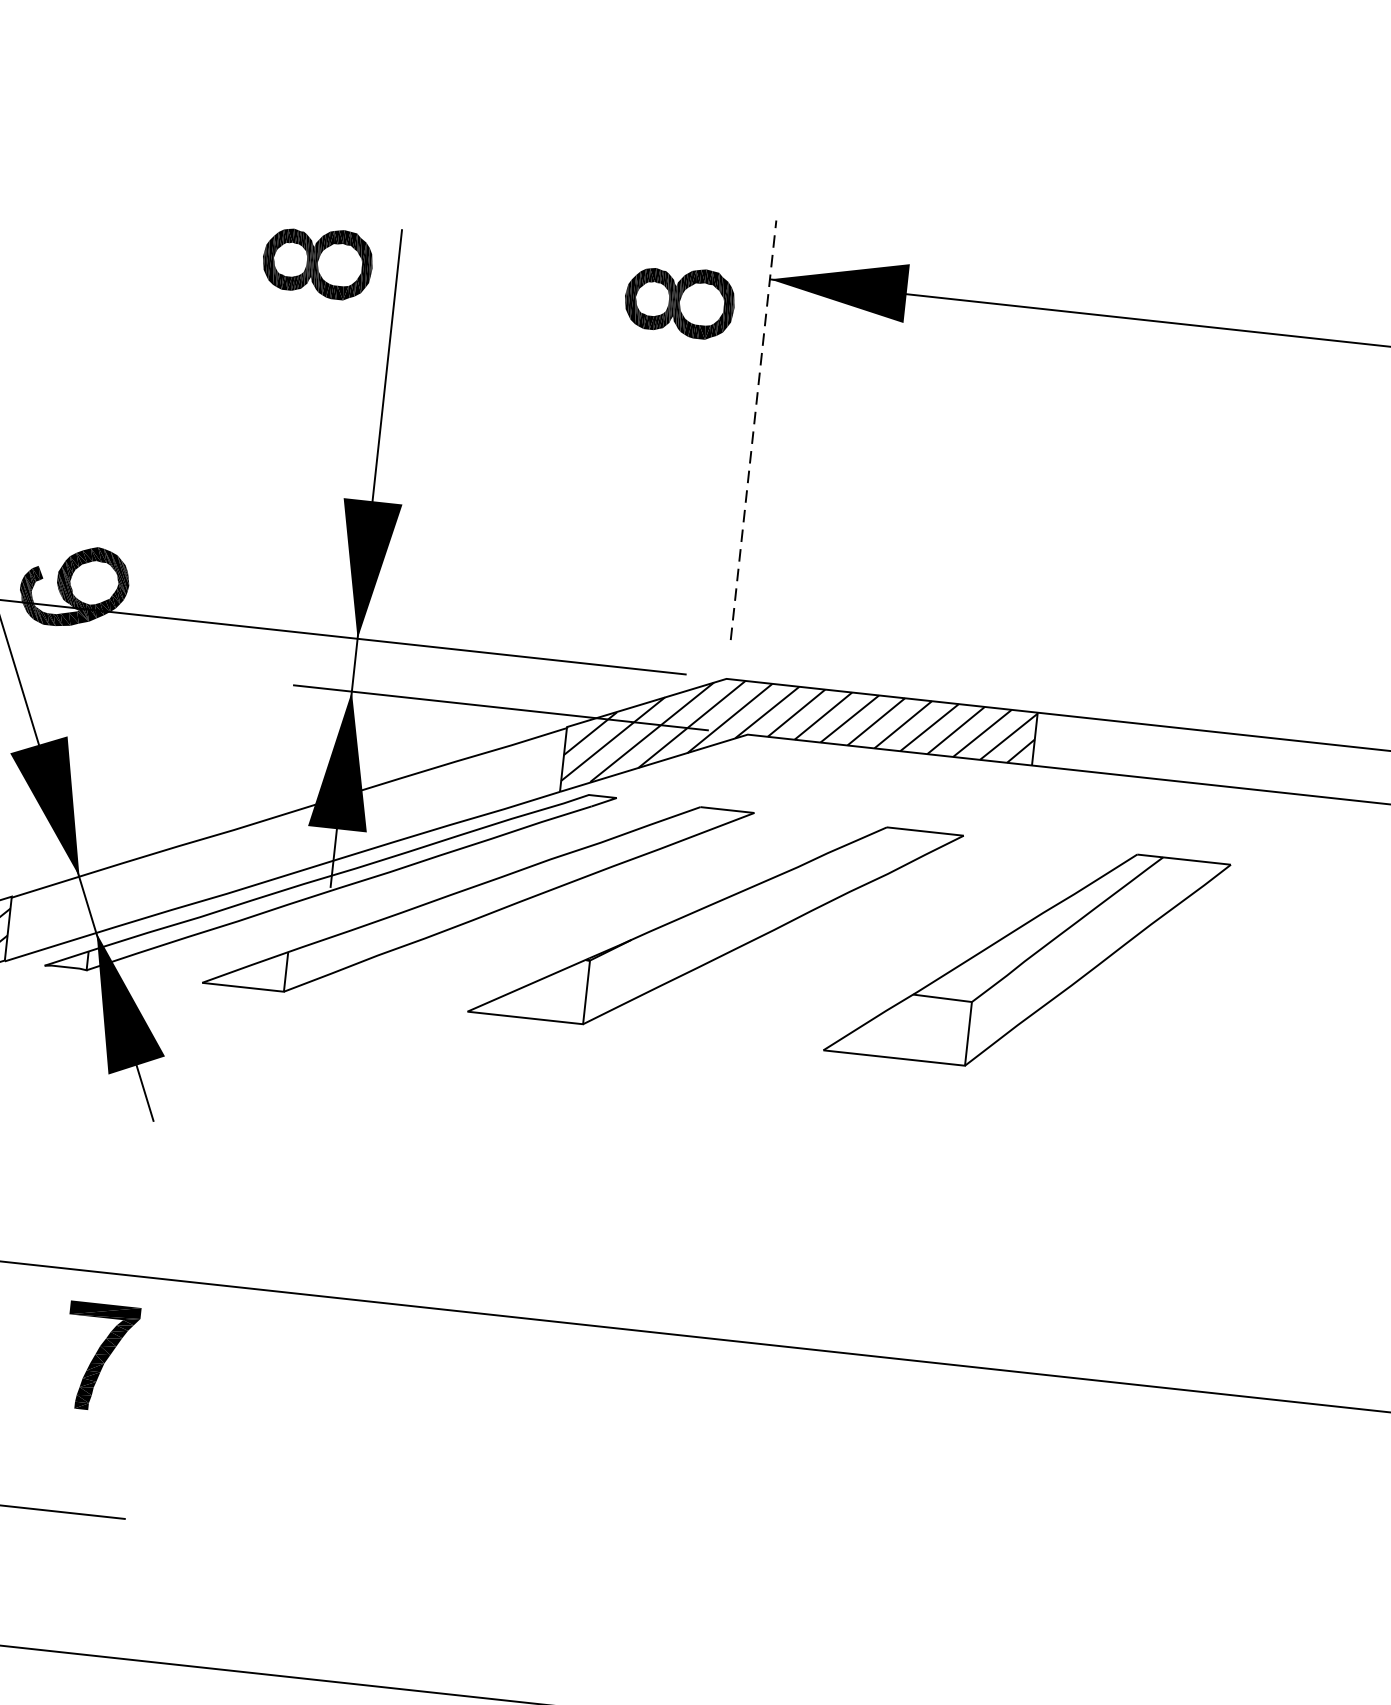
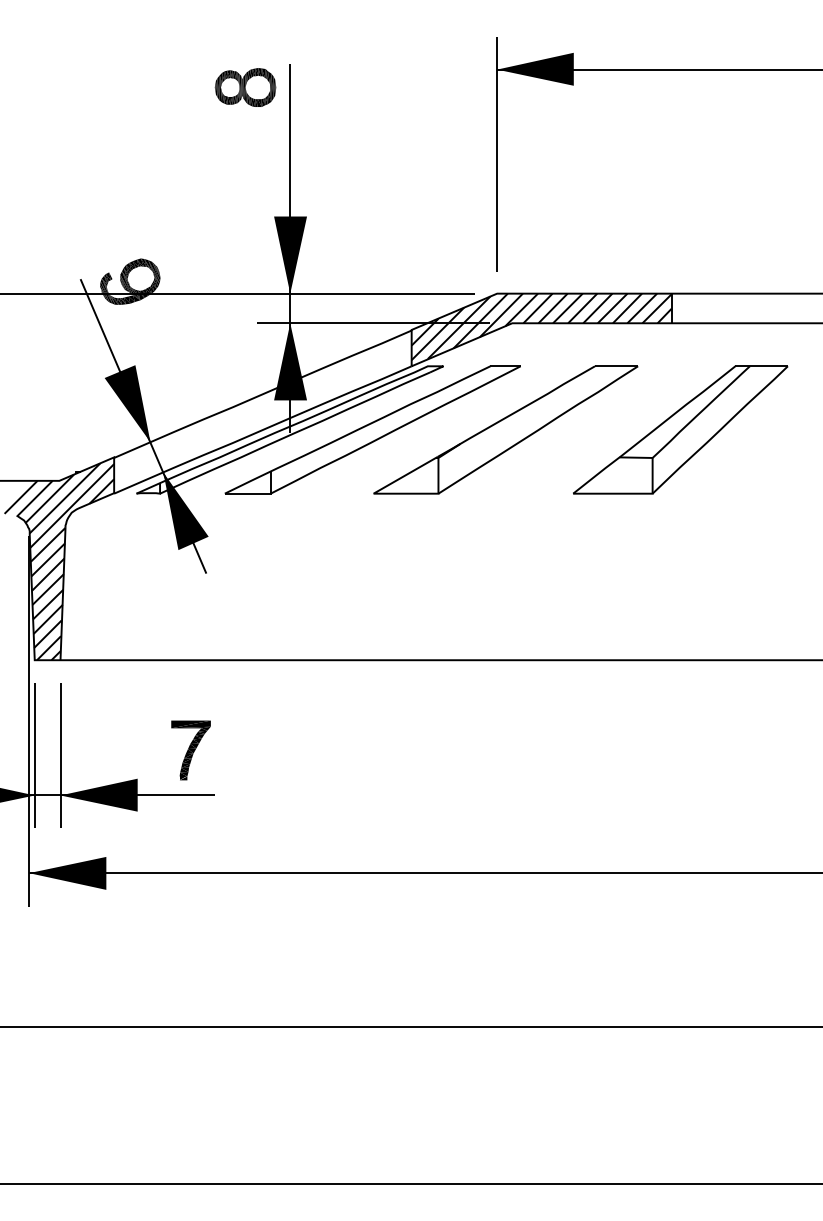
part: (679, 301) -> (448, 87), removed
line: (754, 430) -> (497, 154), dashed -> solid
part: (99, 1357) -> (190, 750), moved

